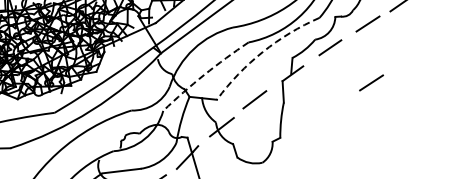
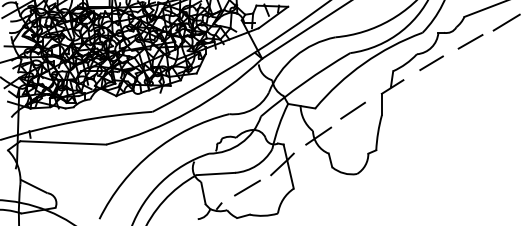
arc: (262, 52) -> (363, 63), dashed -> solid
arc: (204, 74) -> (304, 82), dashed -> solid
line: (371, 82) -> (470, 100), removed

